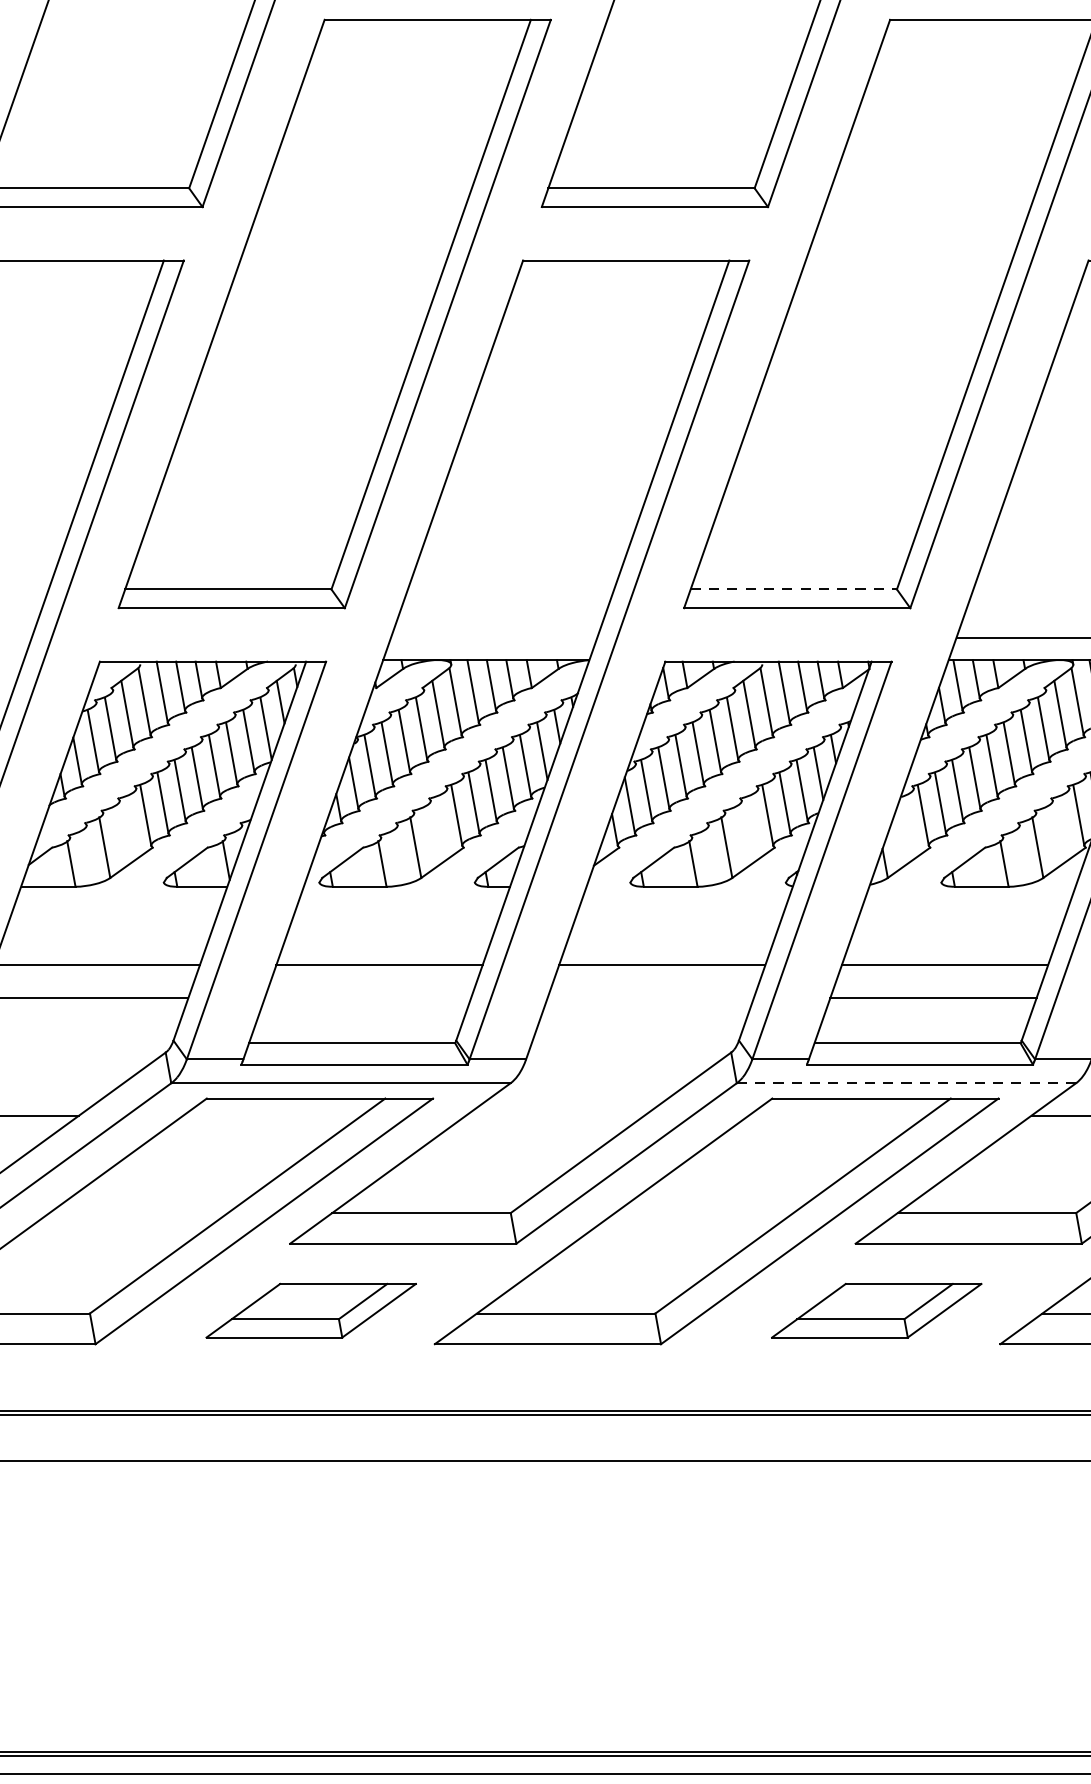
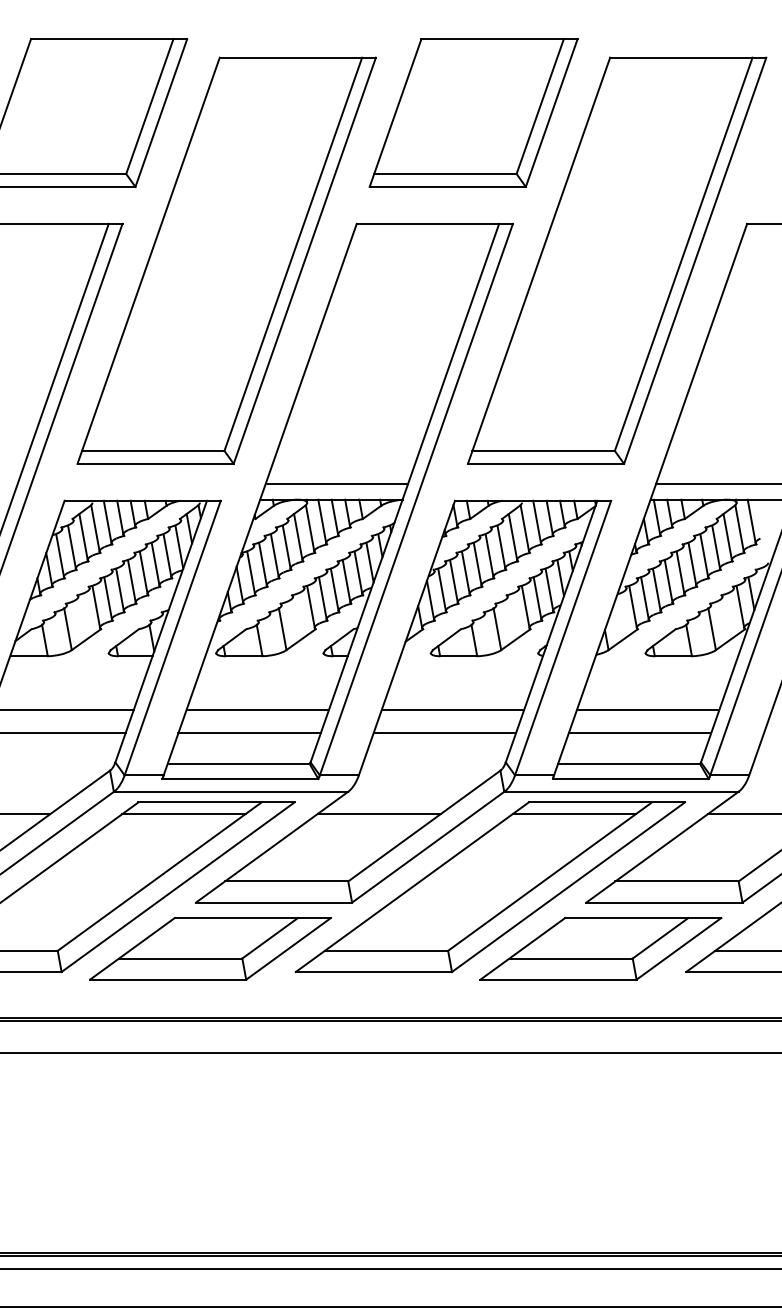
line: (795, 588) -> (544, 450), dashed -> solid
line: (493, 638) -> (336, 484), added
line: (367, 998) -> (249, 733), added
line: (650, 998) -> (444, 733), added
line: (906, 1082) -> (621, 791), dashed -> solid
line: (272, 1116) -> (183, 814), added
line: (554, 1116) -> (378, 814), added
line: (837, 1116) -> (573, 814), added
part: (311, 1310) -> (210, 948), size x1.67
part: (876, 1310) -> (600, 948), size x1.67

